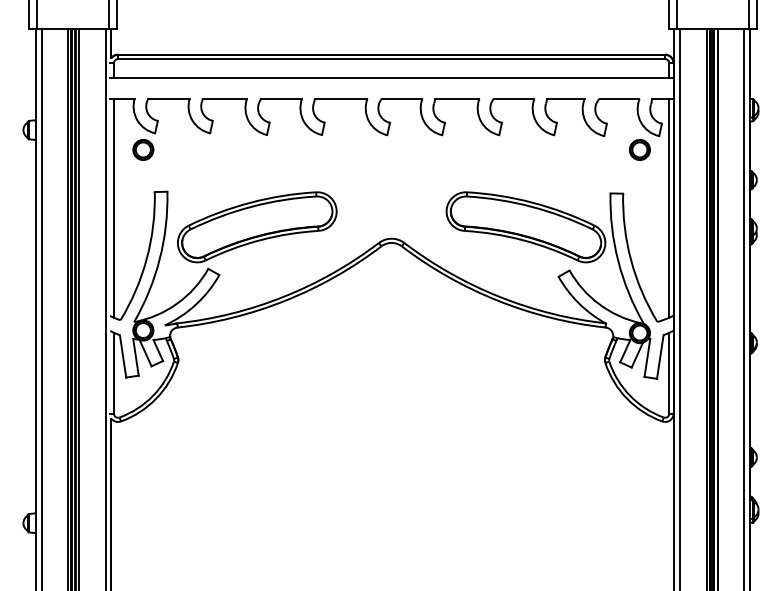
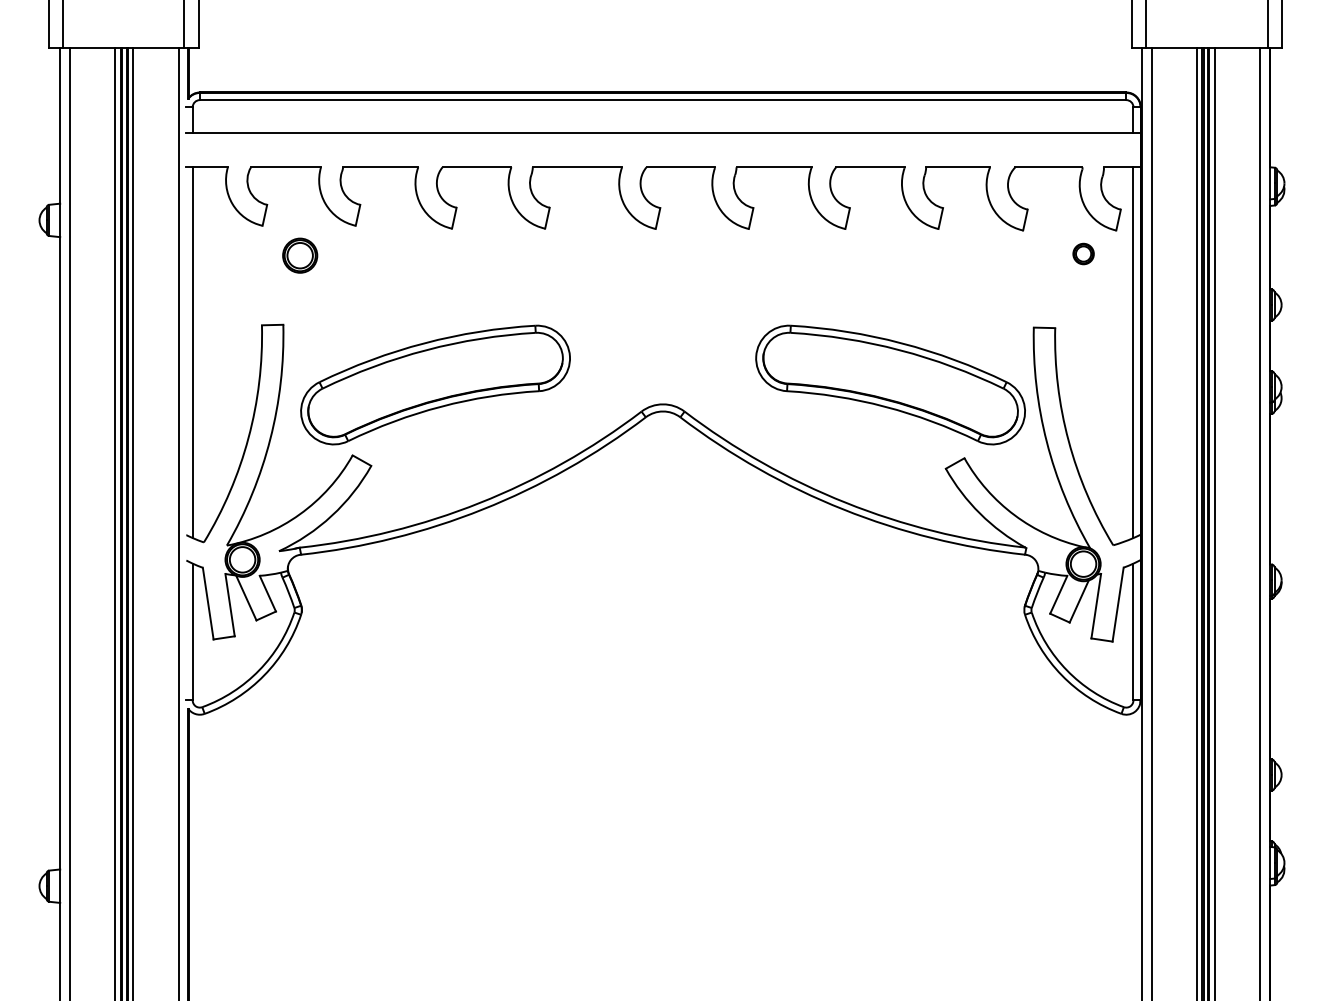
part: (143, 149) -> (300, 254), moved
part: (639, 149) -> (1082, 253), size x0.6

